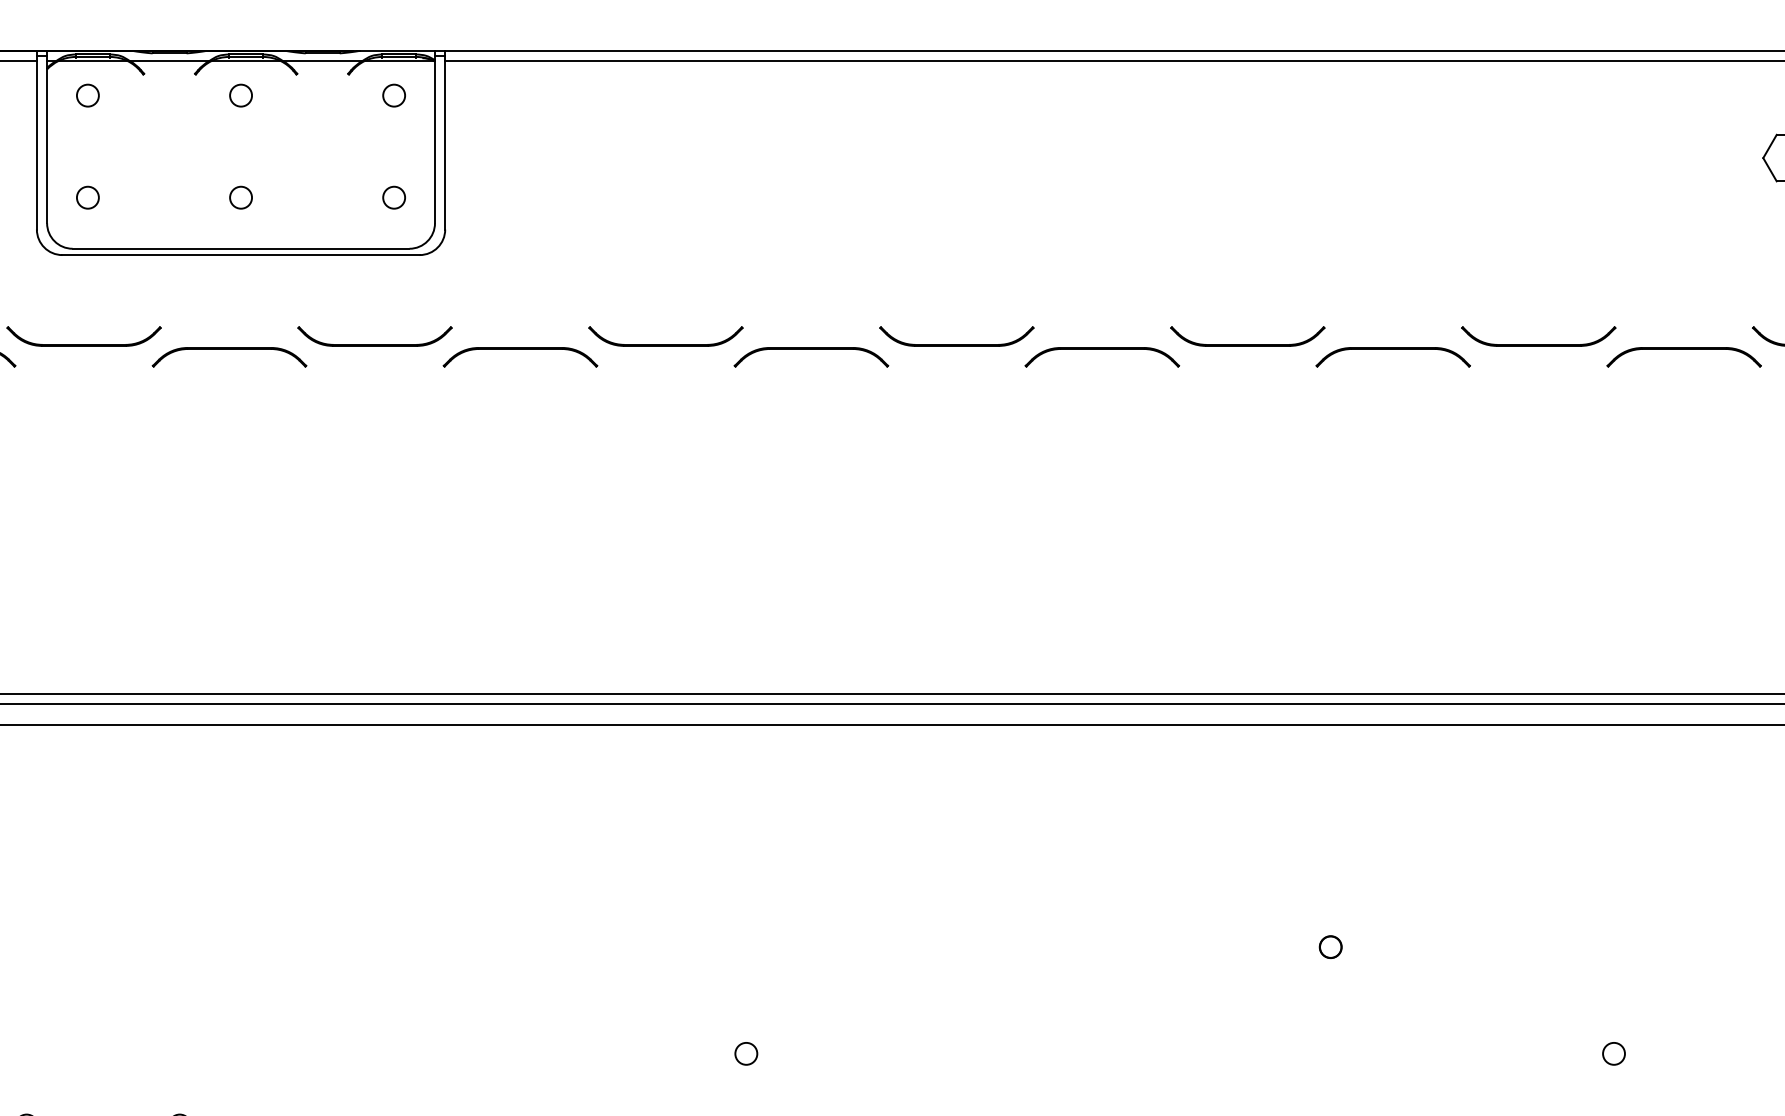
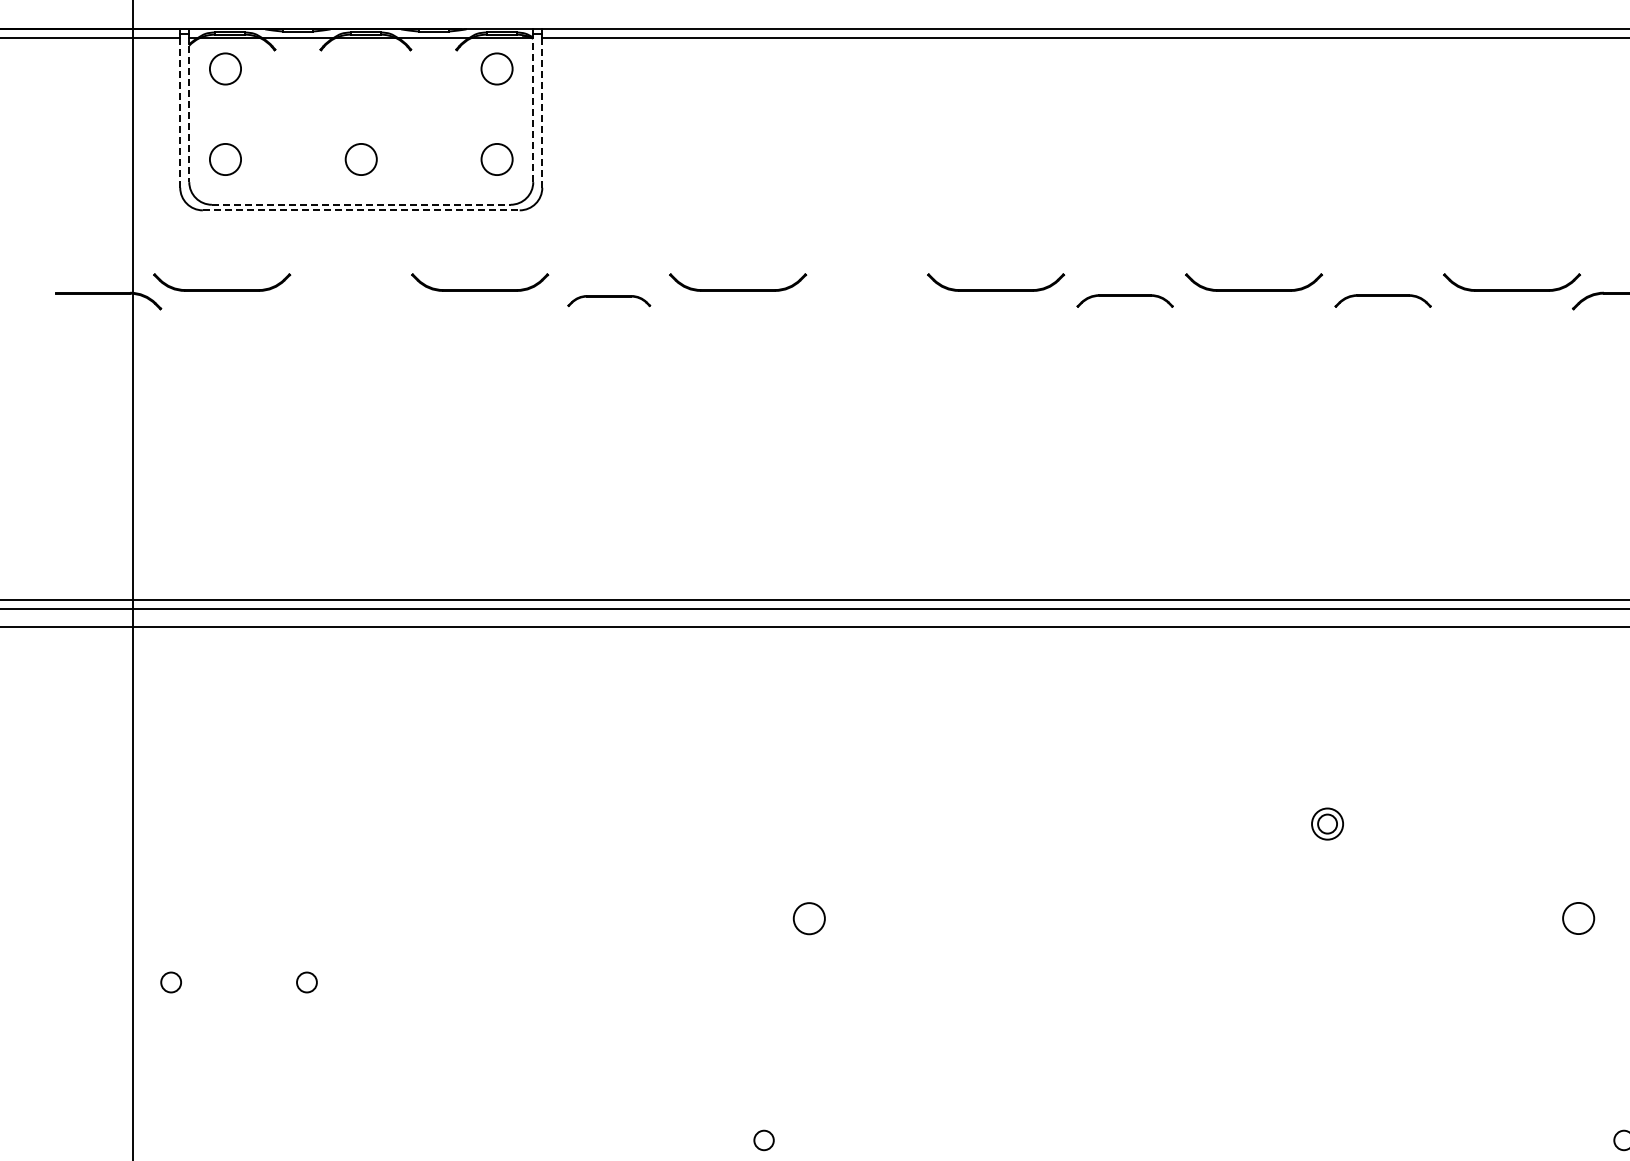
circle: (87, 95) -> (225, 68), size x1.6
circle: (240, 95) -> (360, 68), removed
circle: (393, 95) -> (496, 68), size x1.6
line: (435, 142) -> (533, 110), solid -> dashed
line: (37, 145) -> (180, 113), solid -> dashed
line: (445, 145) -> (542, 113), solid -> dashed
line: (47, 146) -> (189, 114), solid -> dashed
circle: (87, 197) -> (225, 159), size x1.6
circle: (241, 197) -> (361, 159), size x1.6
circle: (393, 197) -> (496, 159), size x1.6
line: (241, 248) -> (361, 204), solid -> dashed
line: (241, 255) -> (361, 210), solid -> dashed
part: (230, 356) -> (351, 300), removed
part: (520, 356) -> (609, 300), size x0.6
part: (811, 356) -> (867, 300), removed
part: (1102, 356) -> (1125, 300), size x0.7
part: (1393, 356) -> (1383, 300), size x0.7
circle: (1330, 946) -> (1327, 823), size x1.6
circle: (746, 1053) -> (809, 918), size x1.6
circle: (1613, 1053) -> (1578, 918), size x1.6

